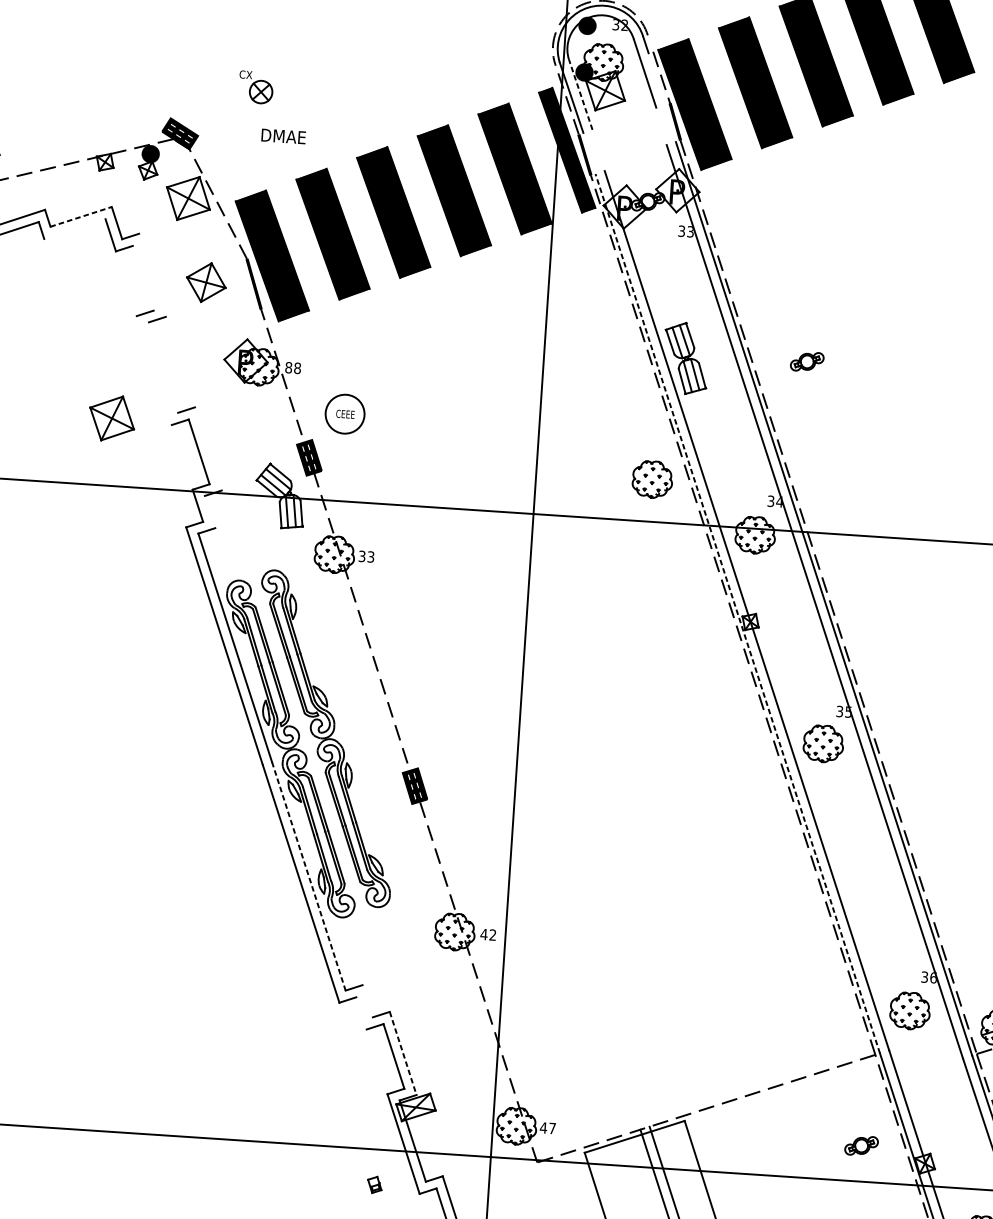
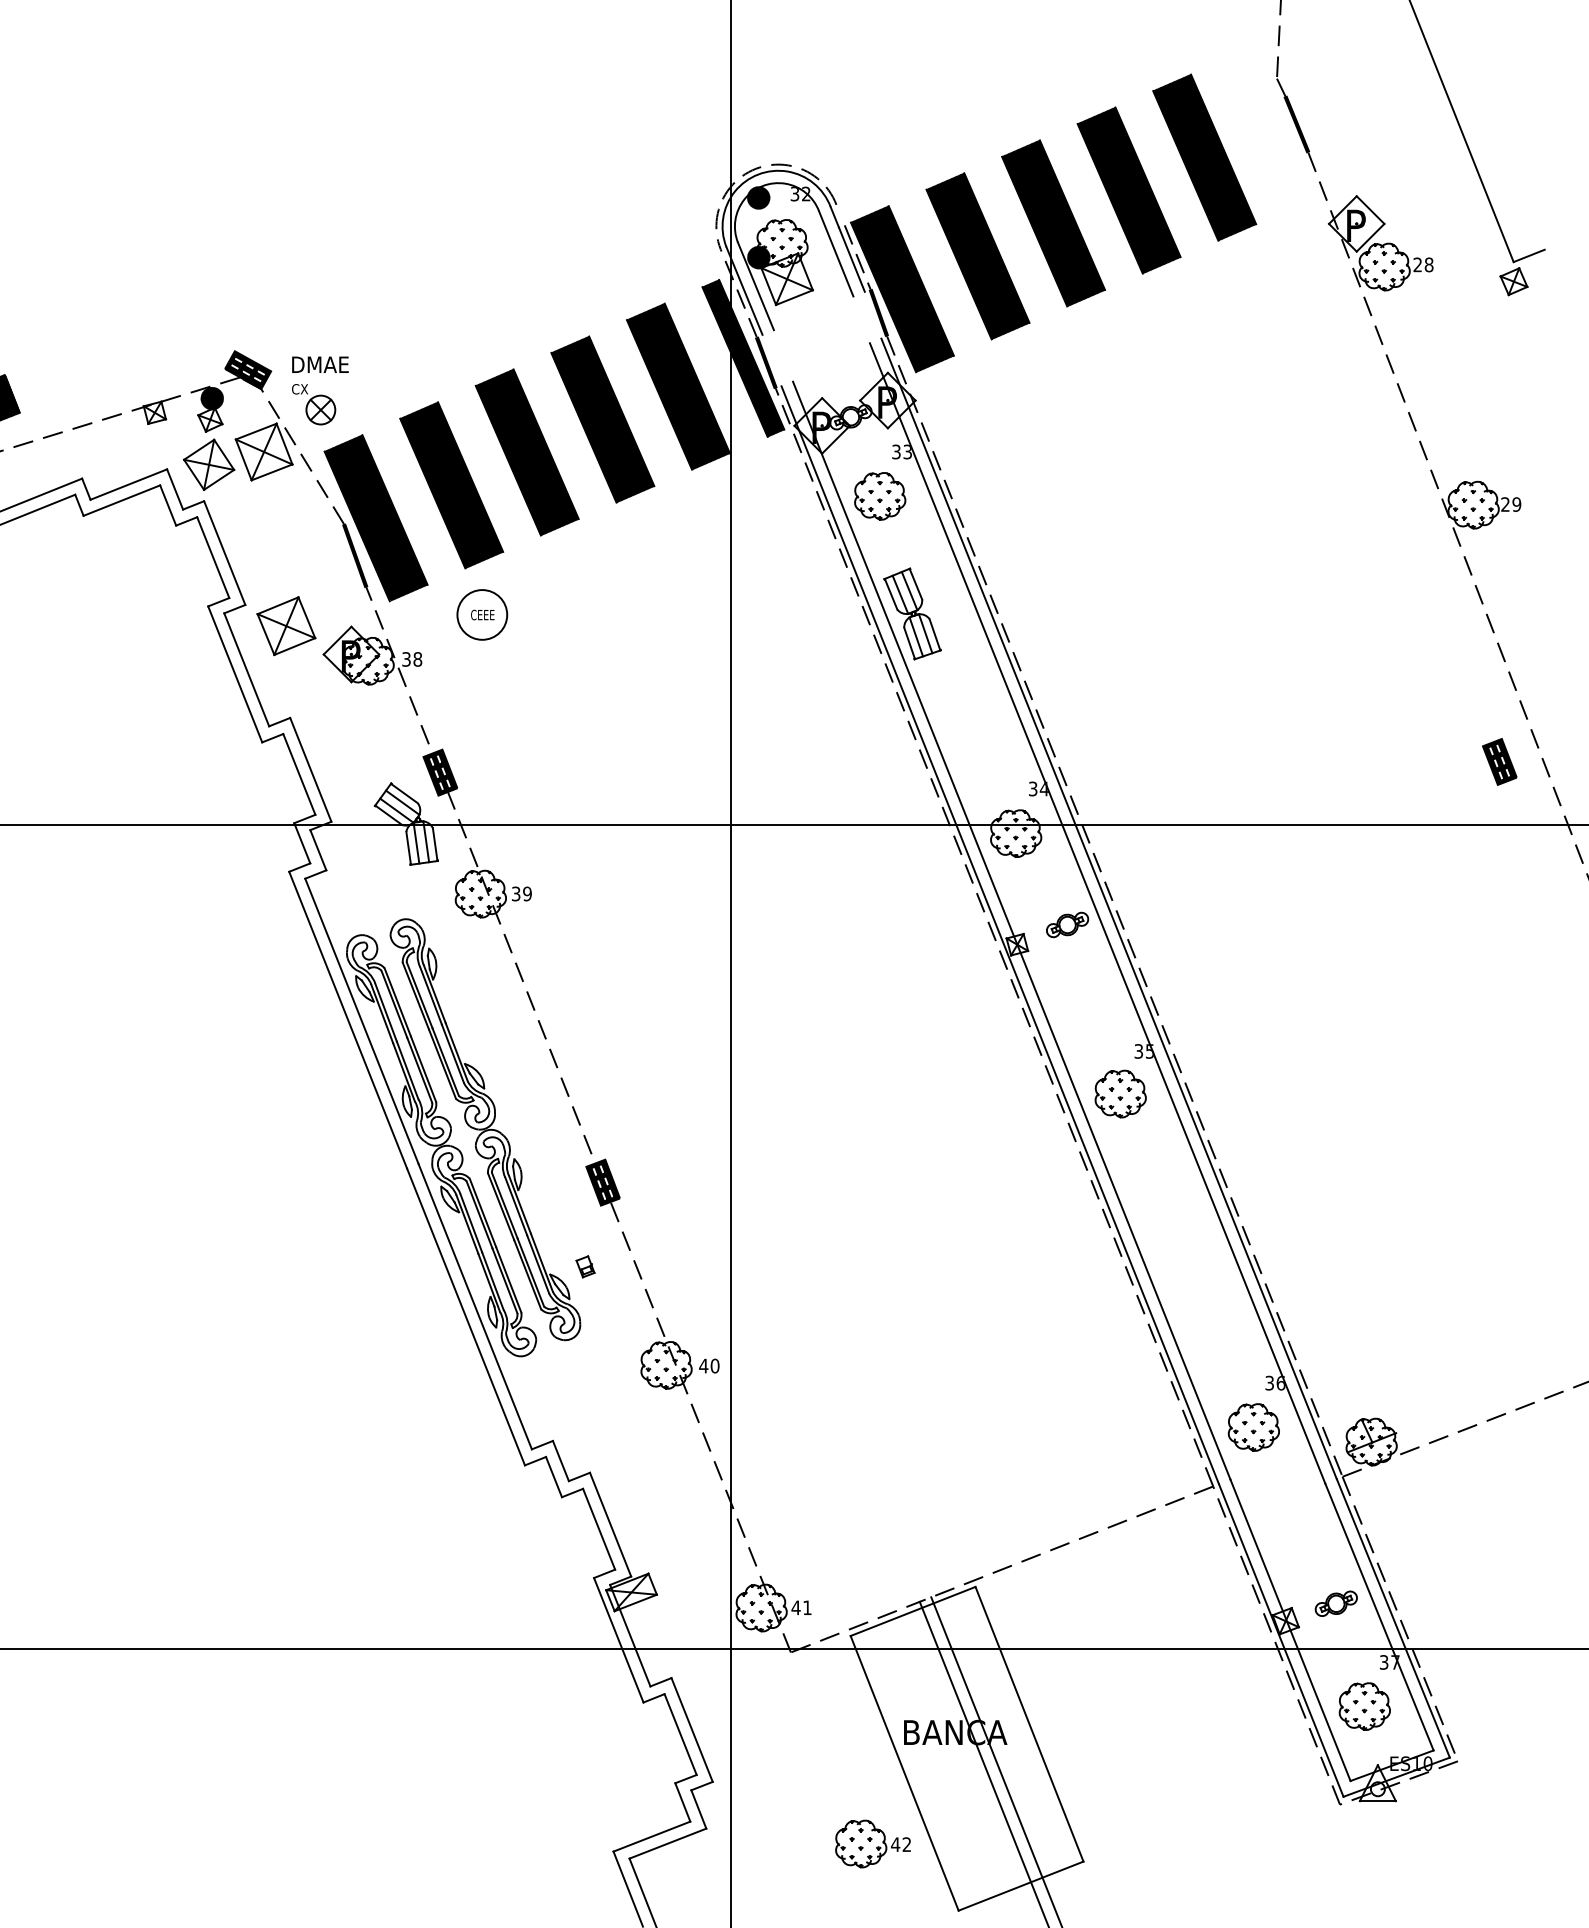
line: (656, 78) -> (851, 259), added
part: (256, 87) -> (314, 404), moved
line: (580, 94) -> (755, 285), dashed -> solid
text: (283, 136) -> (320, 364), moved
line: (81, 216) -> (129, 484), dashed -> solid
line: (74, 228) -> (121, 500), added
line: (152, 274) -> (224, 552), added
line: (143, 278) -> (213, 557), added
part: (206, 282) -> (209, 464), moved
part: (807, 361) -> (1067, 924), moved
line: (163, 367) -> (246, 669), added
text: (288, 367) -> (406, 659), 88 -> 38
line: (154, 370) -> (235, 674), added
part: (345, 413) -> (482, 614), moved
part: (112, 418) -> (286, 626), moved
line: (208, 448) -> (310, 769), added
part: (652, 479) -> (880, 496), moved
line: (210, 512) -> (318, 850), added
text: (371, 556) -> (527, 893), 33 -> 39
line: (737, 613) -> (1000, 935), dashed -> solid
line: (309, 876) -> (475, 1307), dashed -> solid
text: (492, 934) -> (714, 1365), 42 -> 40
line: (367, 1000) -> (560, 1460), added
line: (361, 1013) -> (553, 1477), added
line: (403, 1053) -> (610, 1524), dashed -> solid
text: (552, 1128) -> (807, 1607), 47 -> 41
part: (860, 1145) -> (1335, 1603), moved
part: (374, 1184) -> (585, 1266), moved

